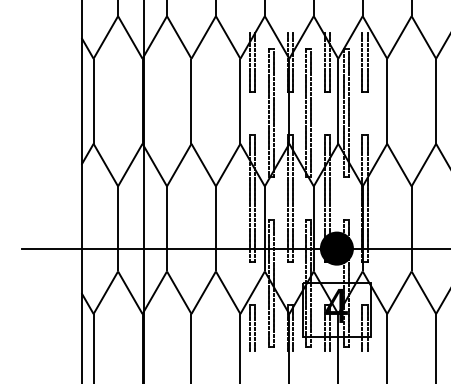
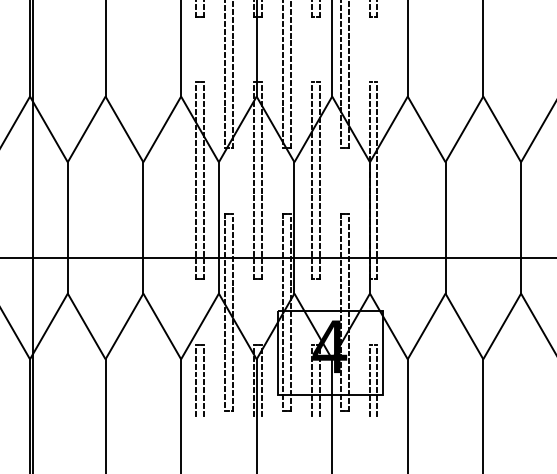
fill: (336, 248) -> (329, 258), removed

